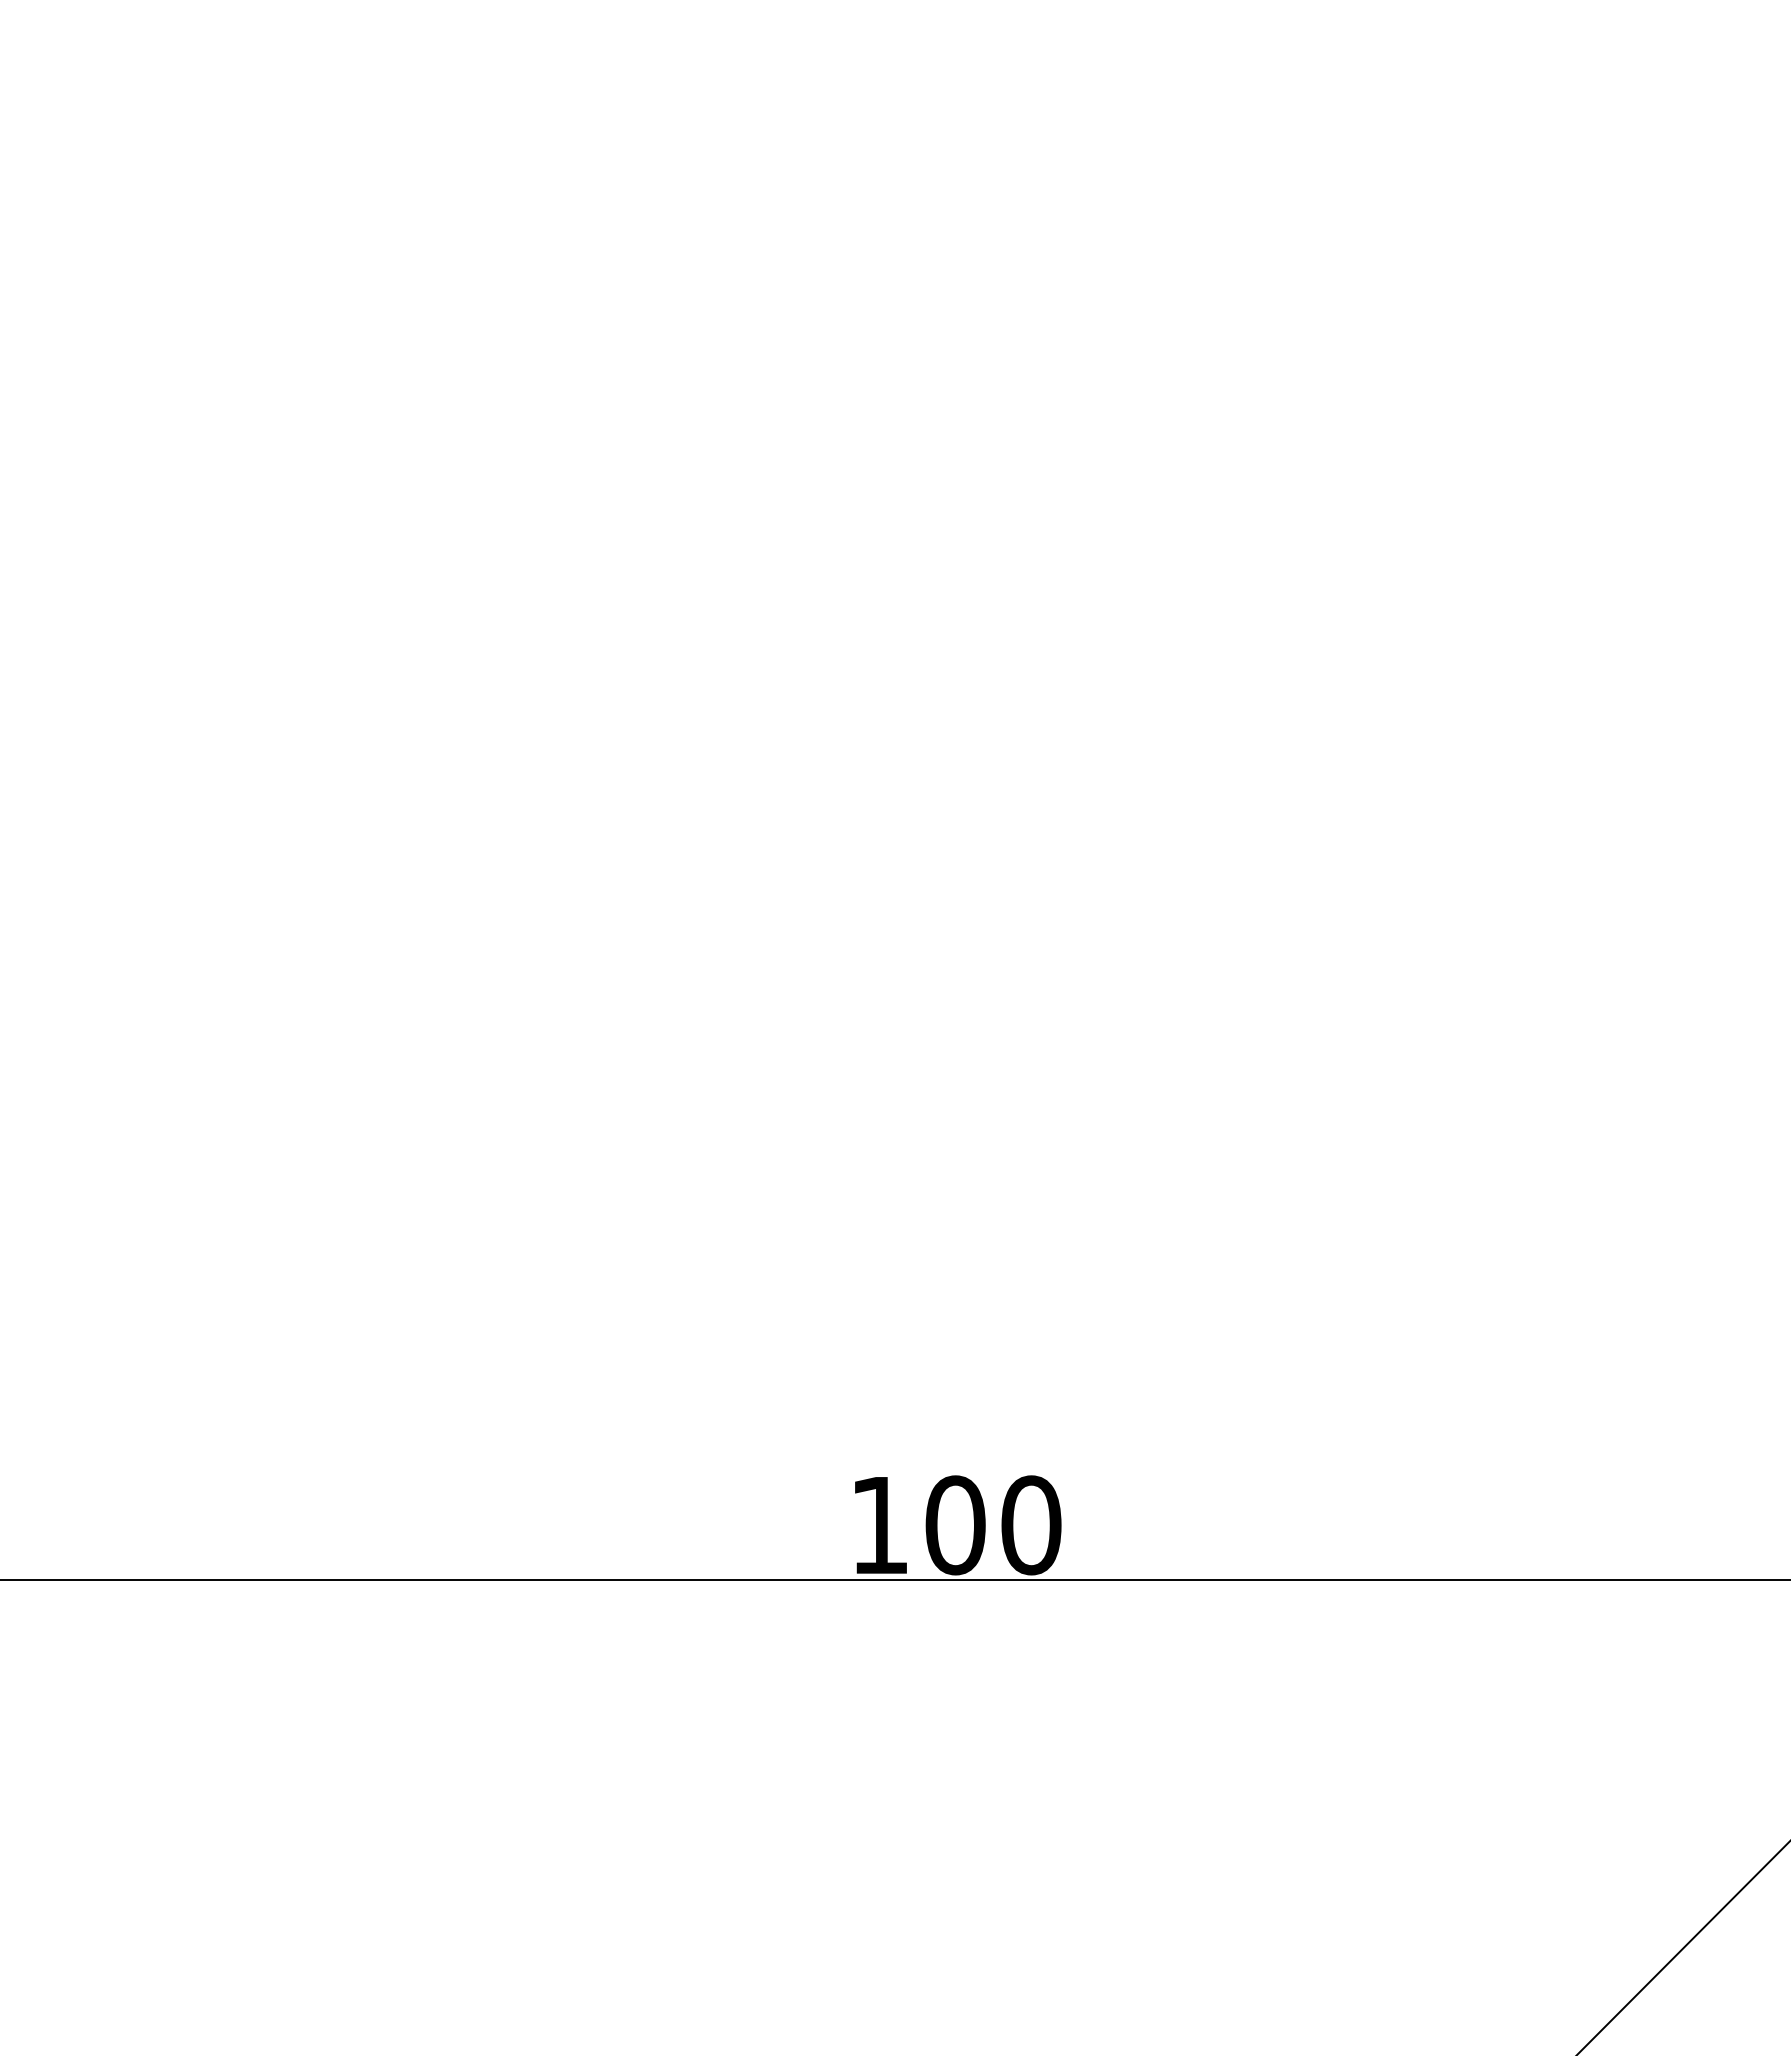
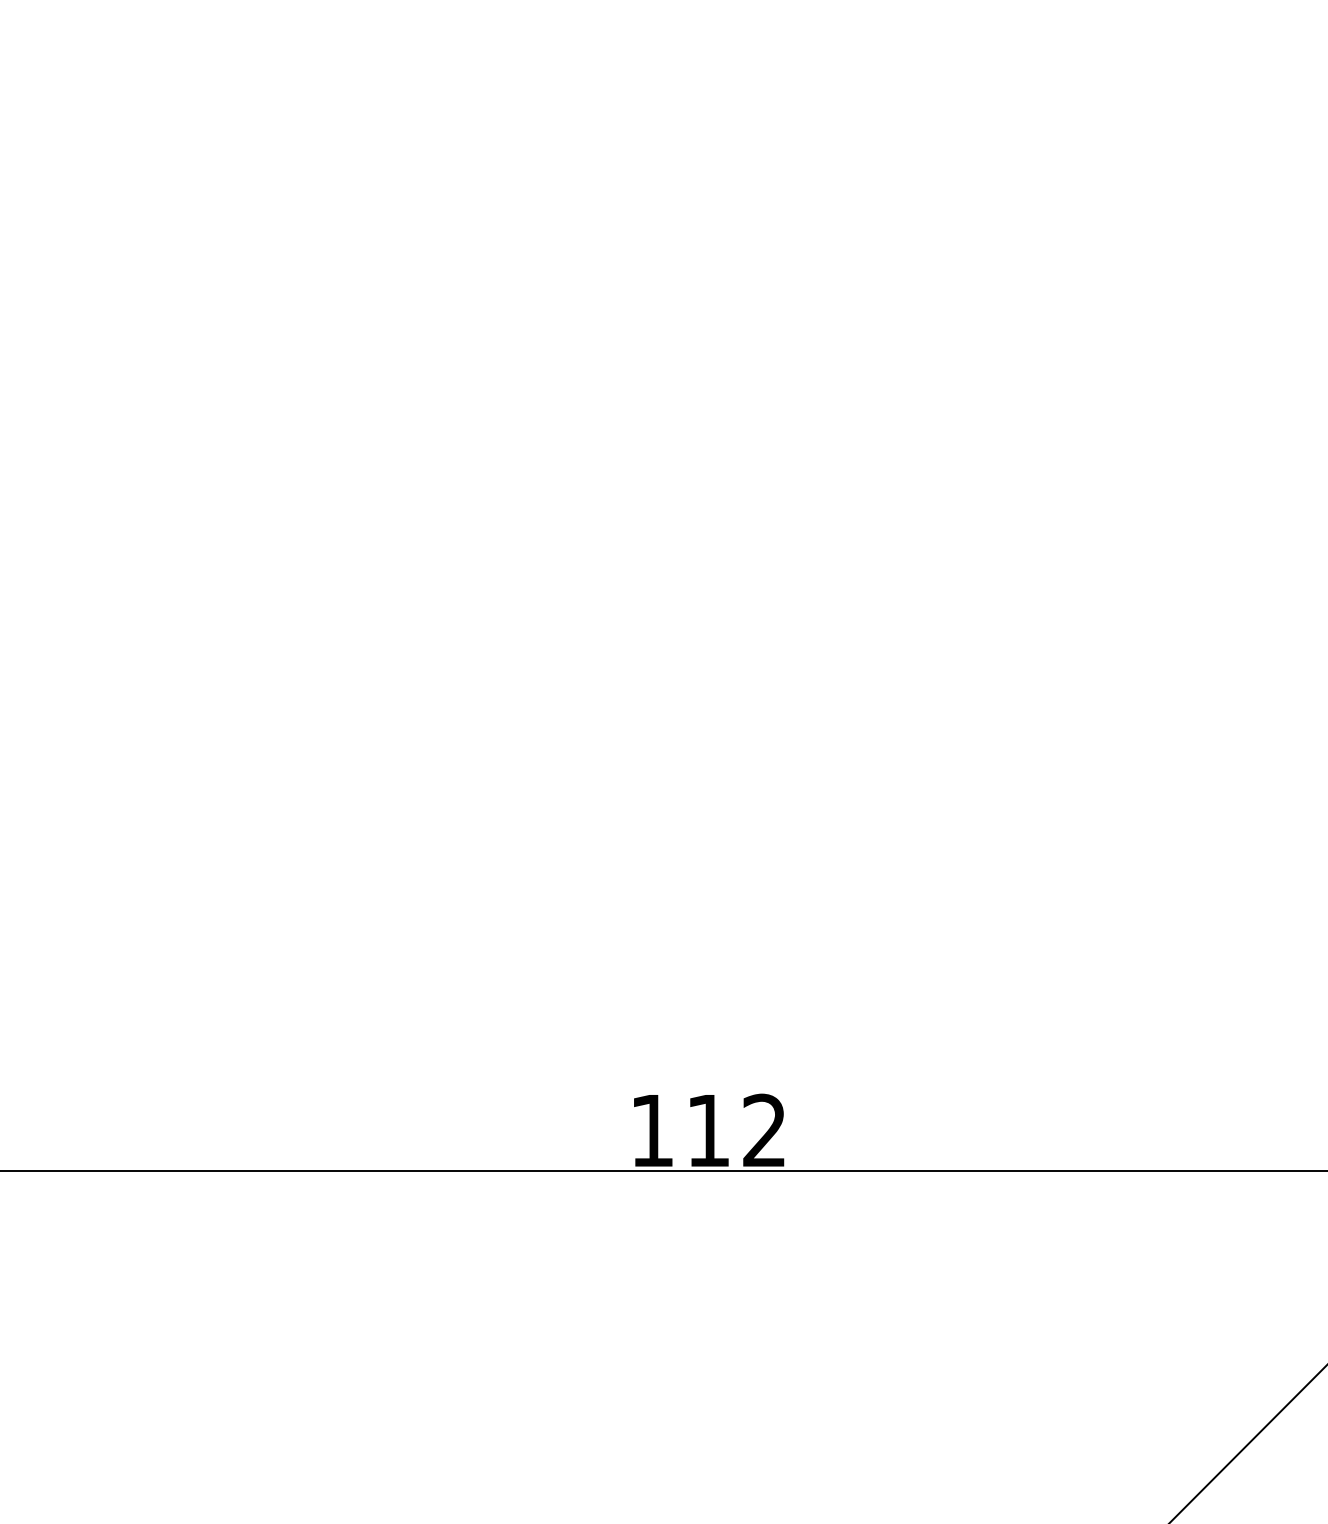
text: (993, 1525) -> (736, 1130), 100 -> 112

